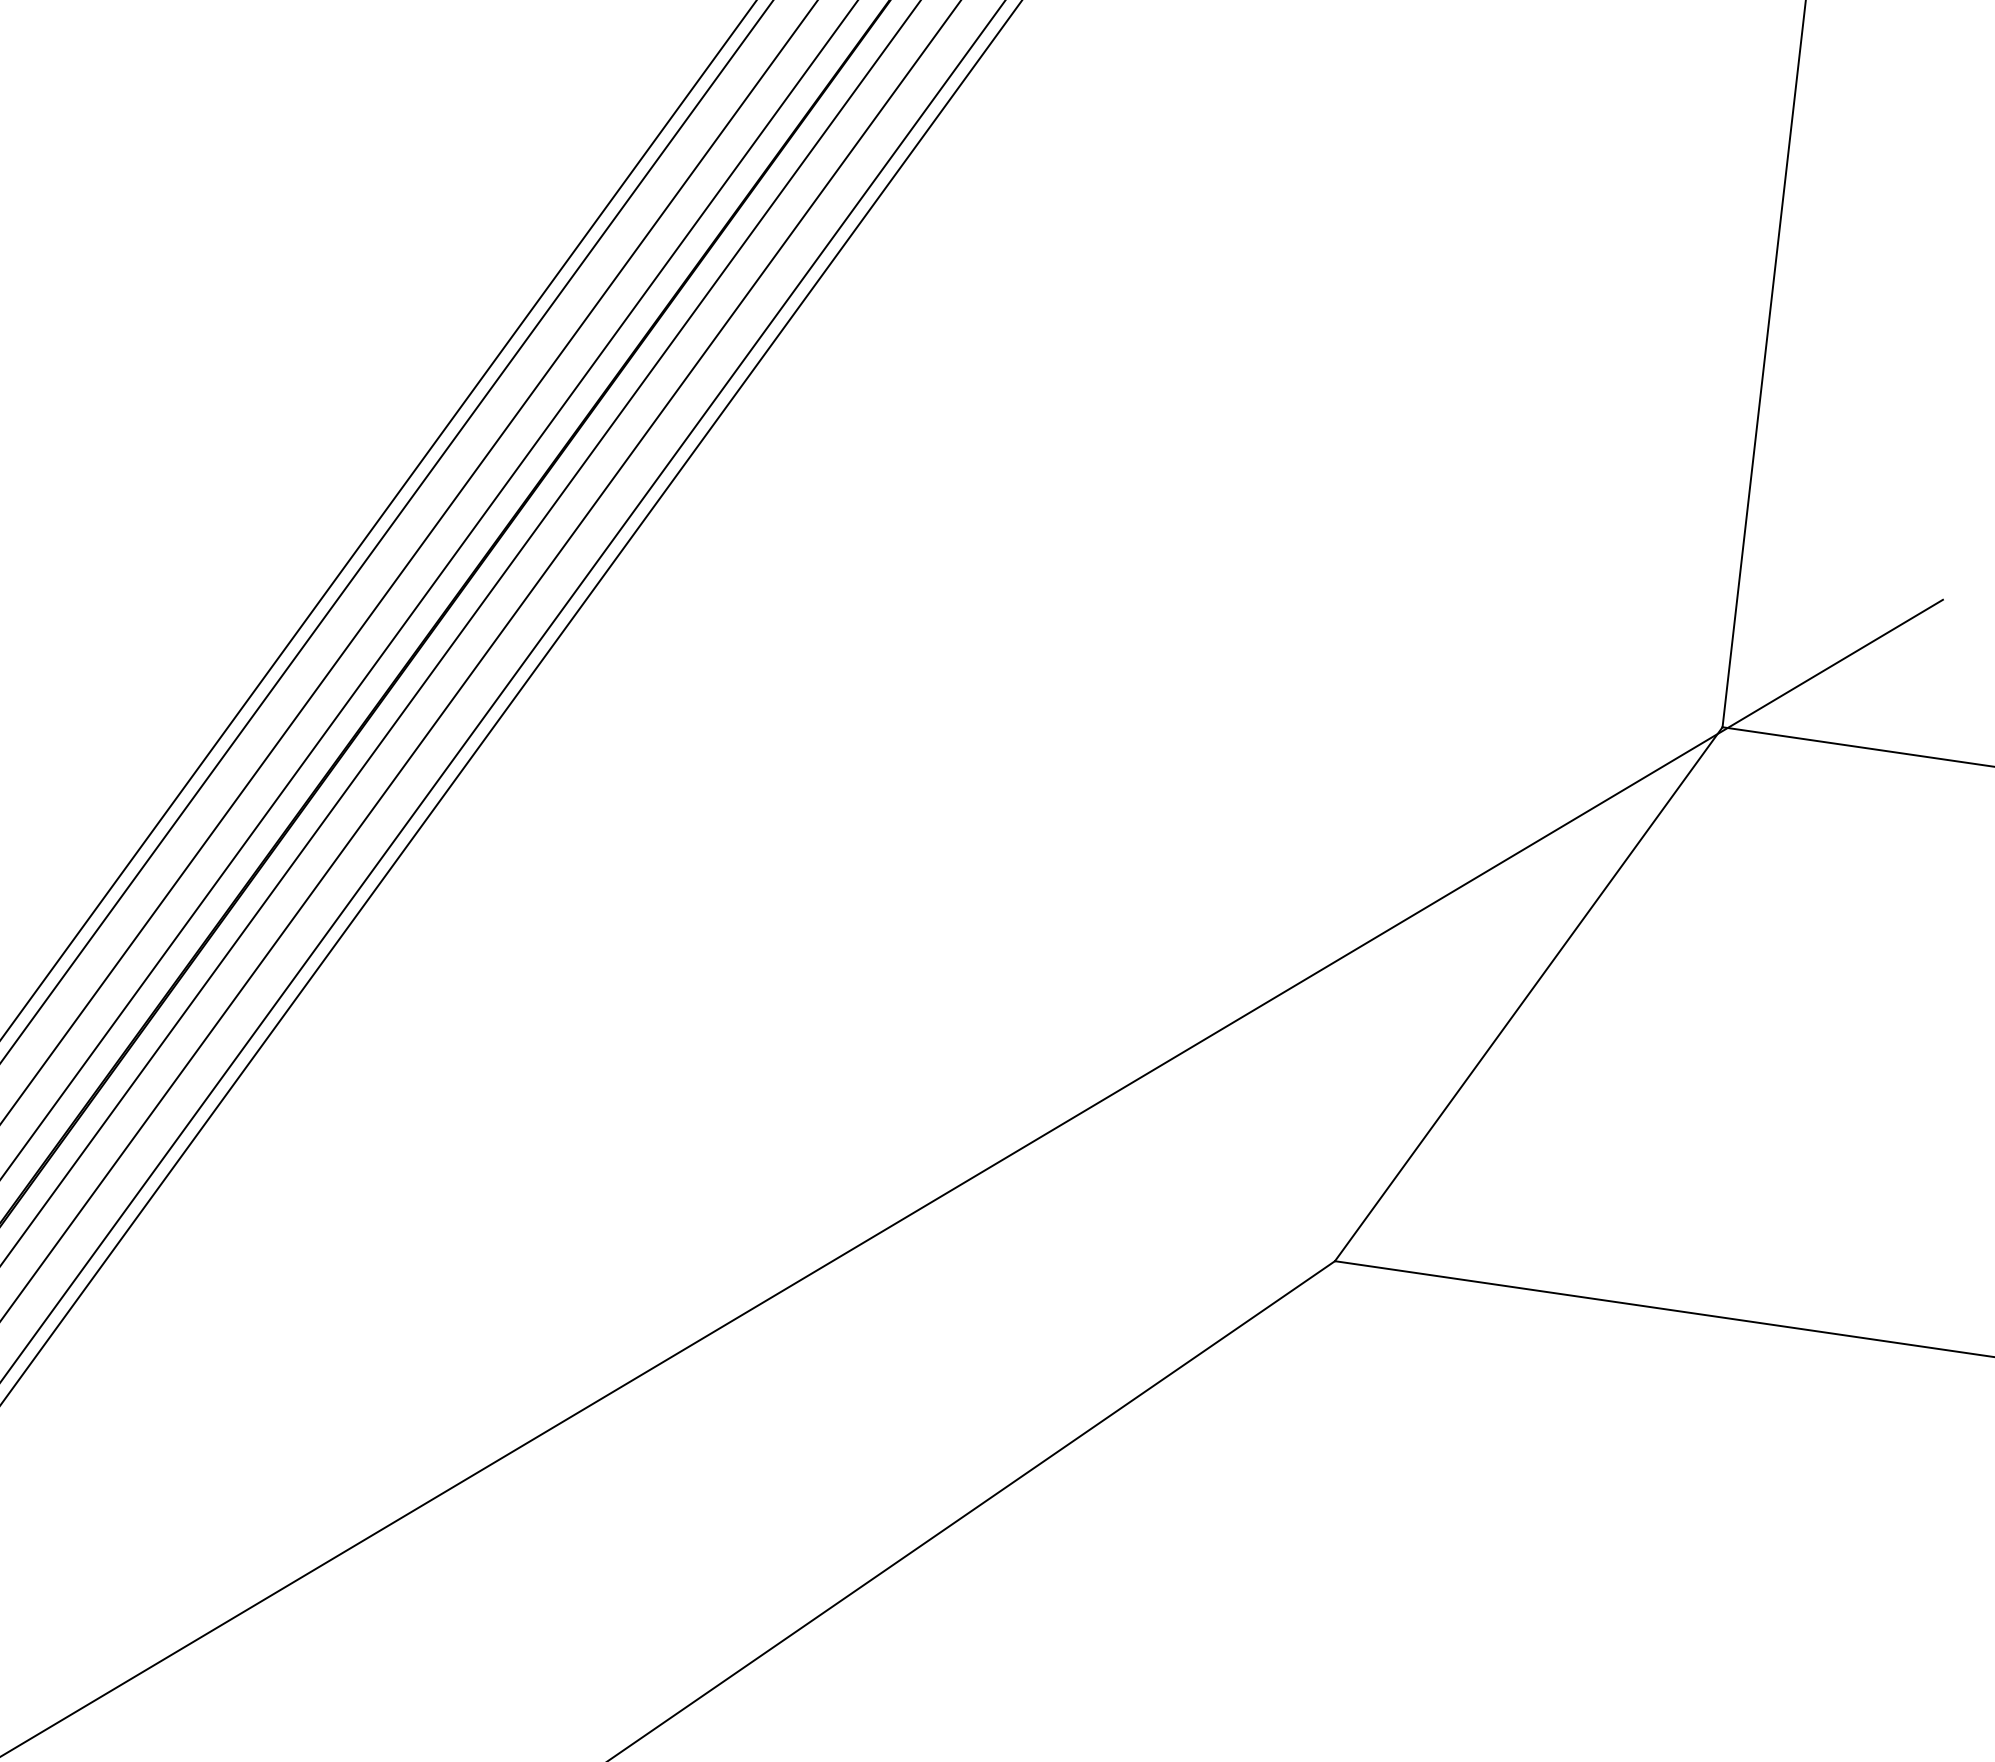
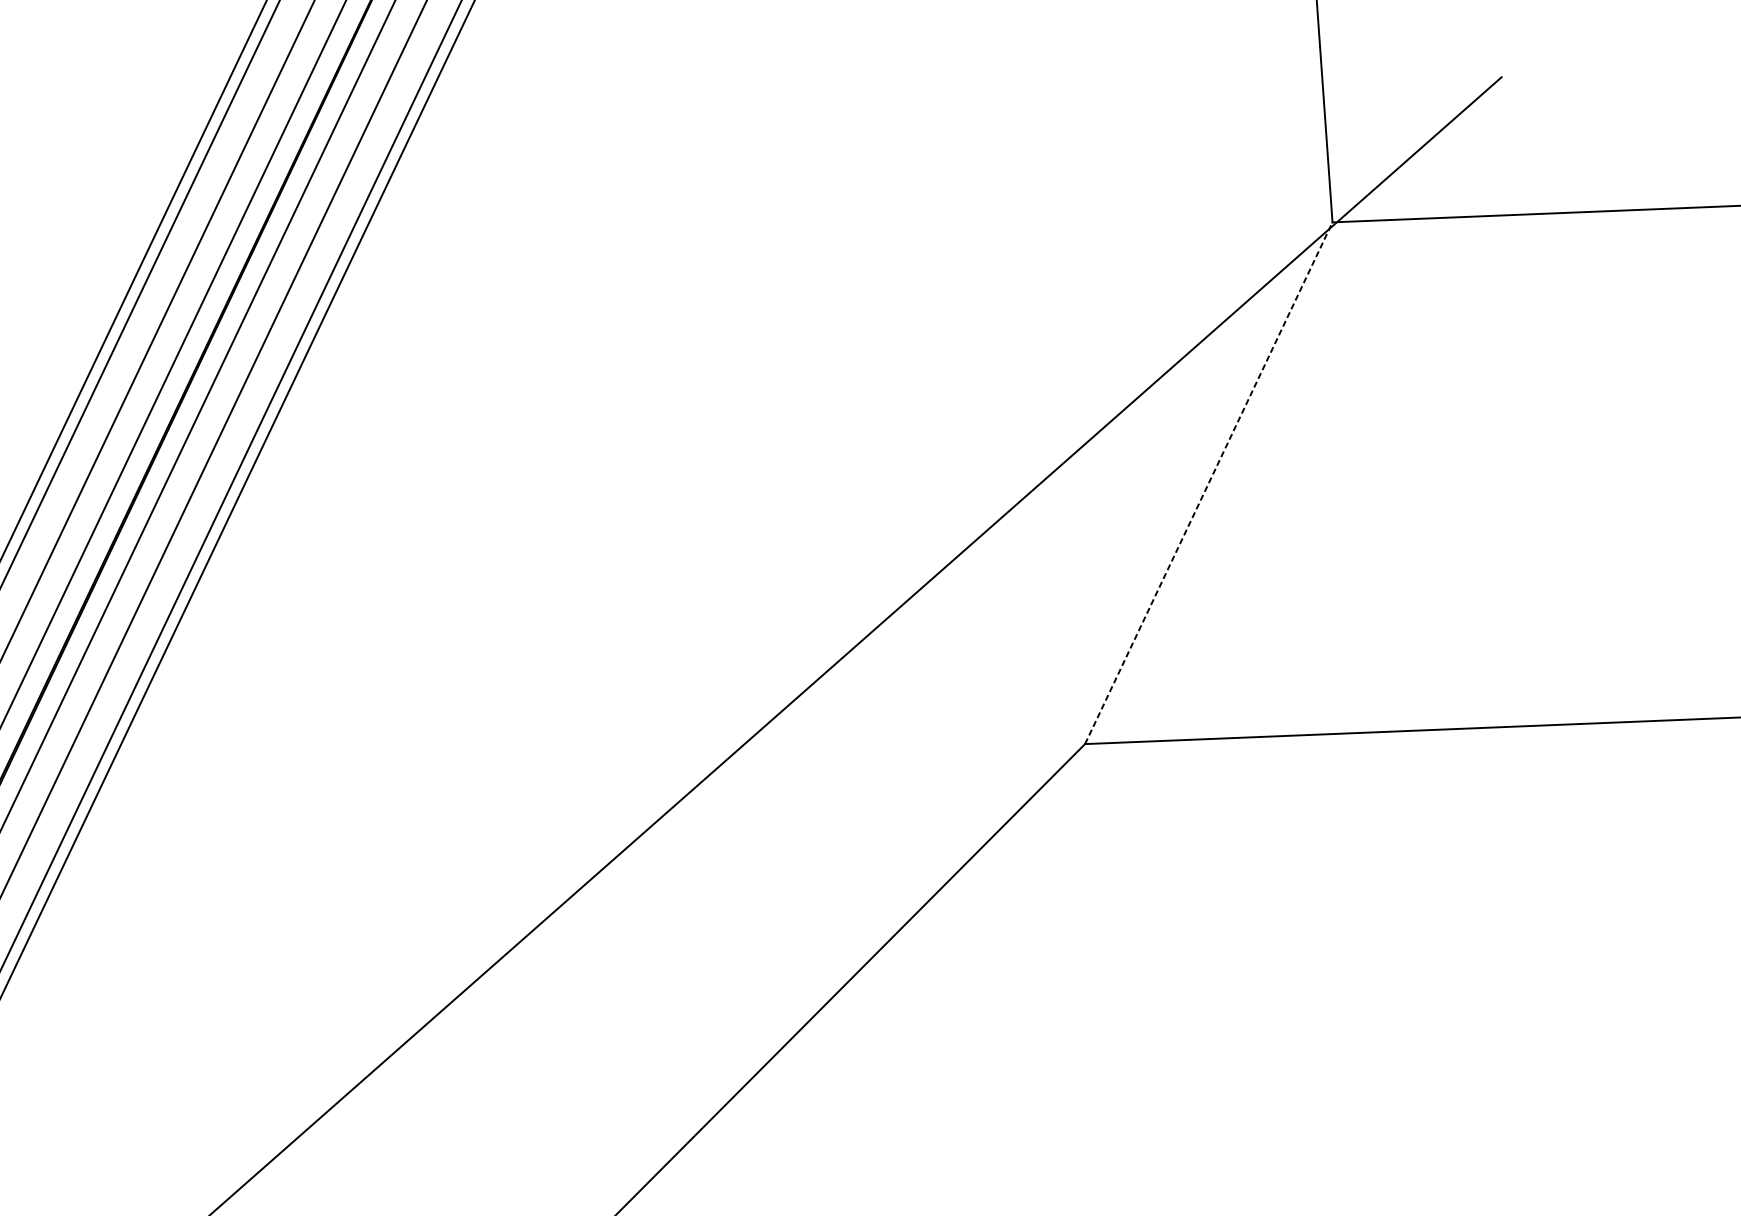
line: (1528, 994) -> (1208, 483), solid -> dashed

